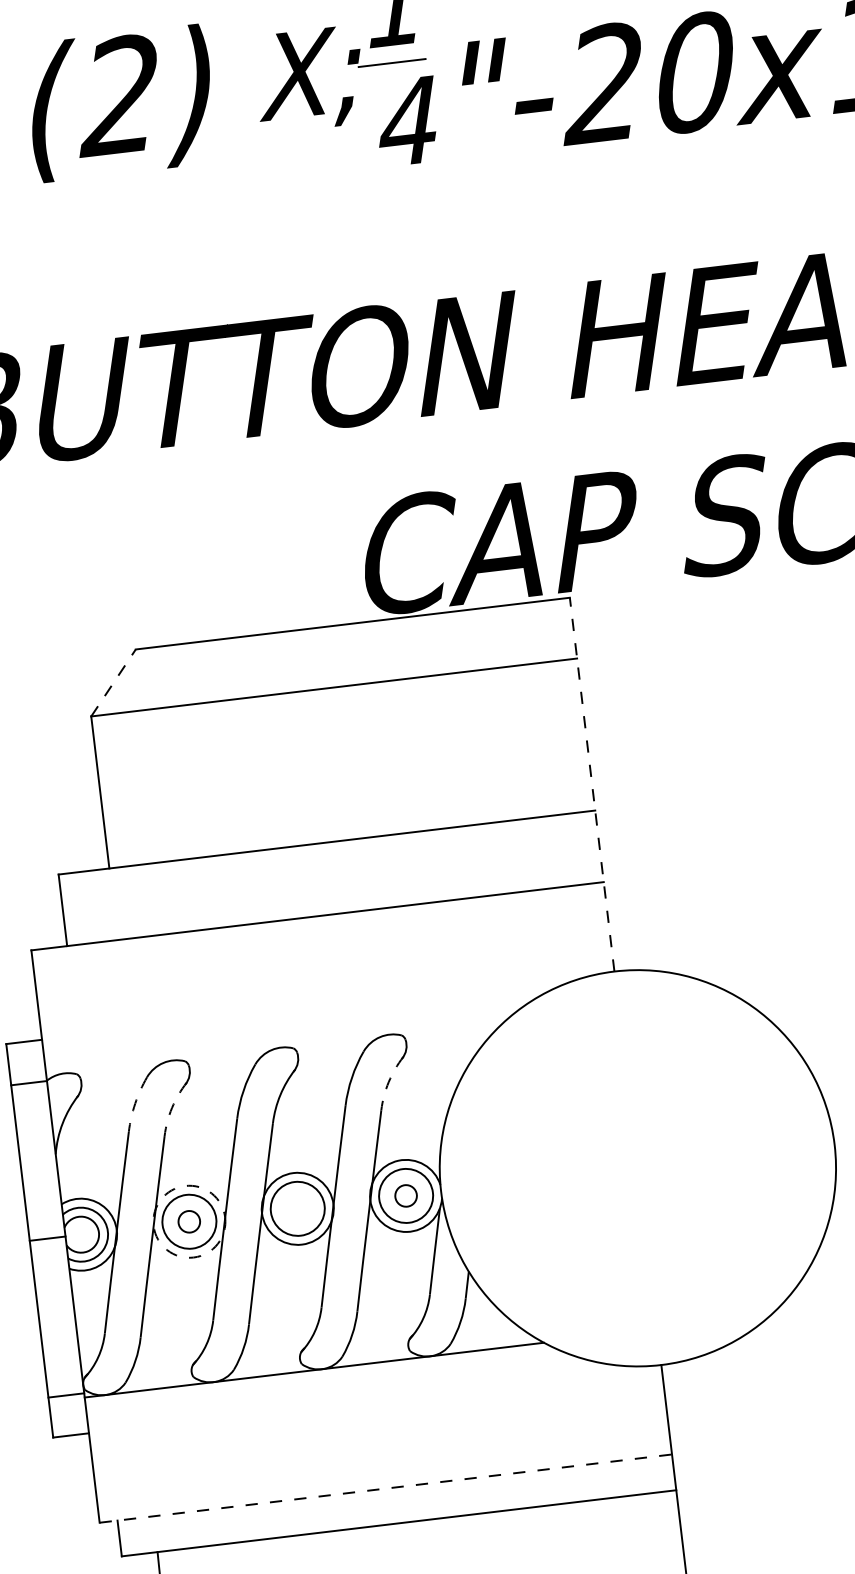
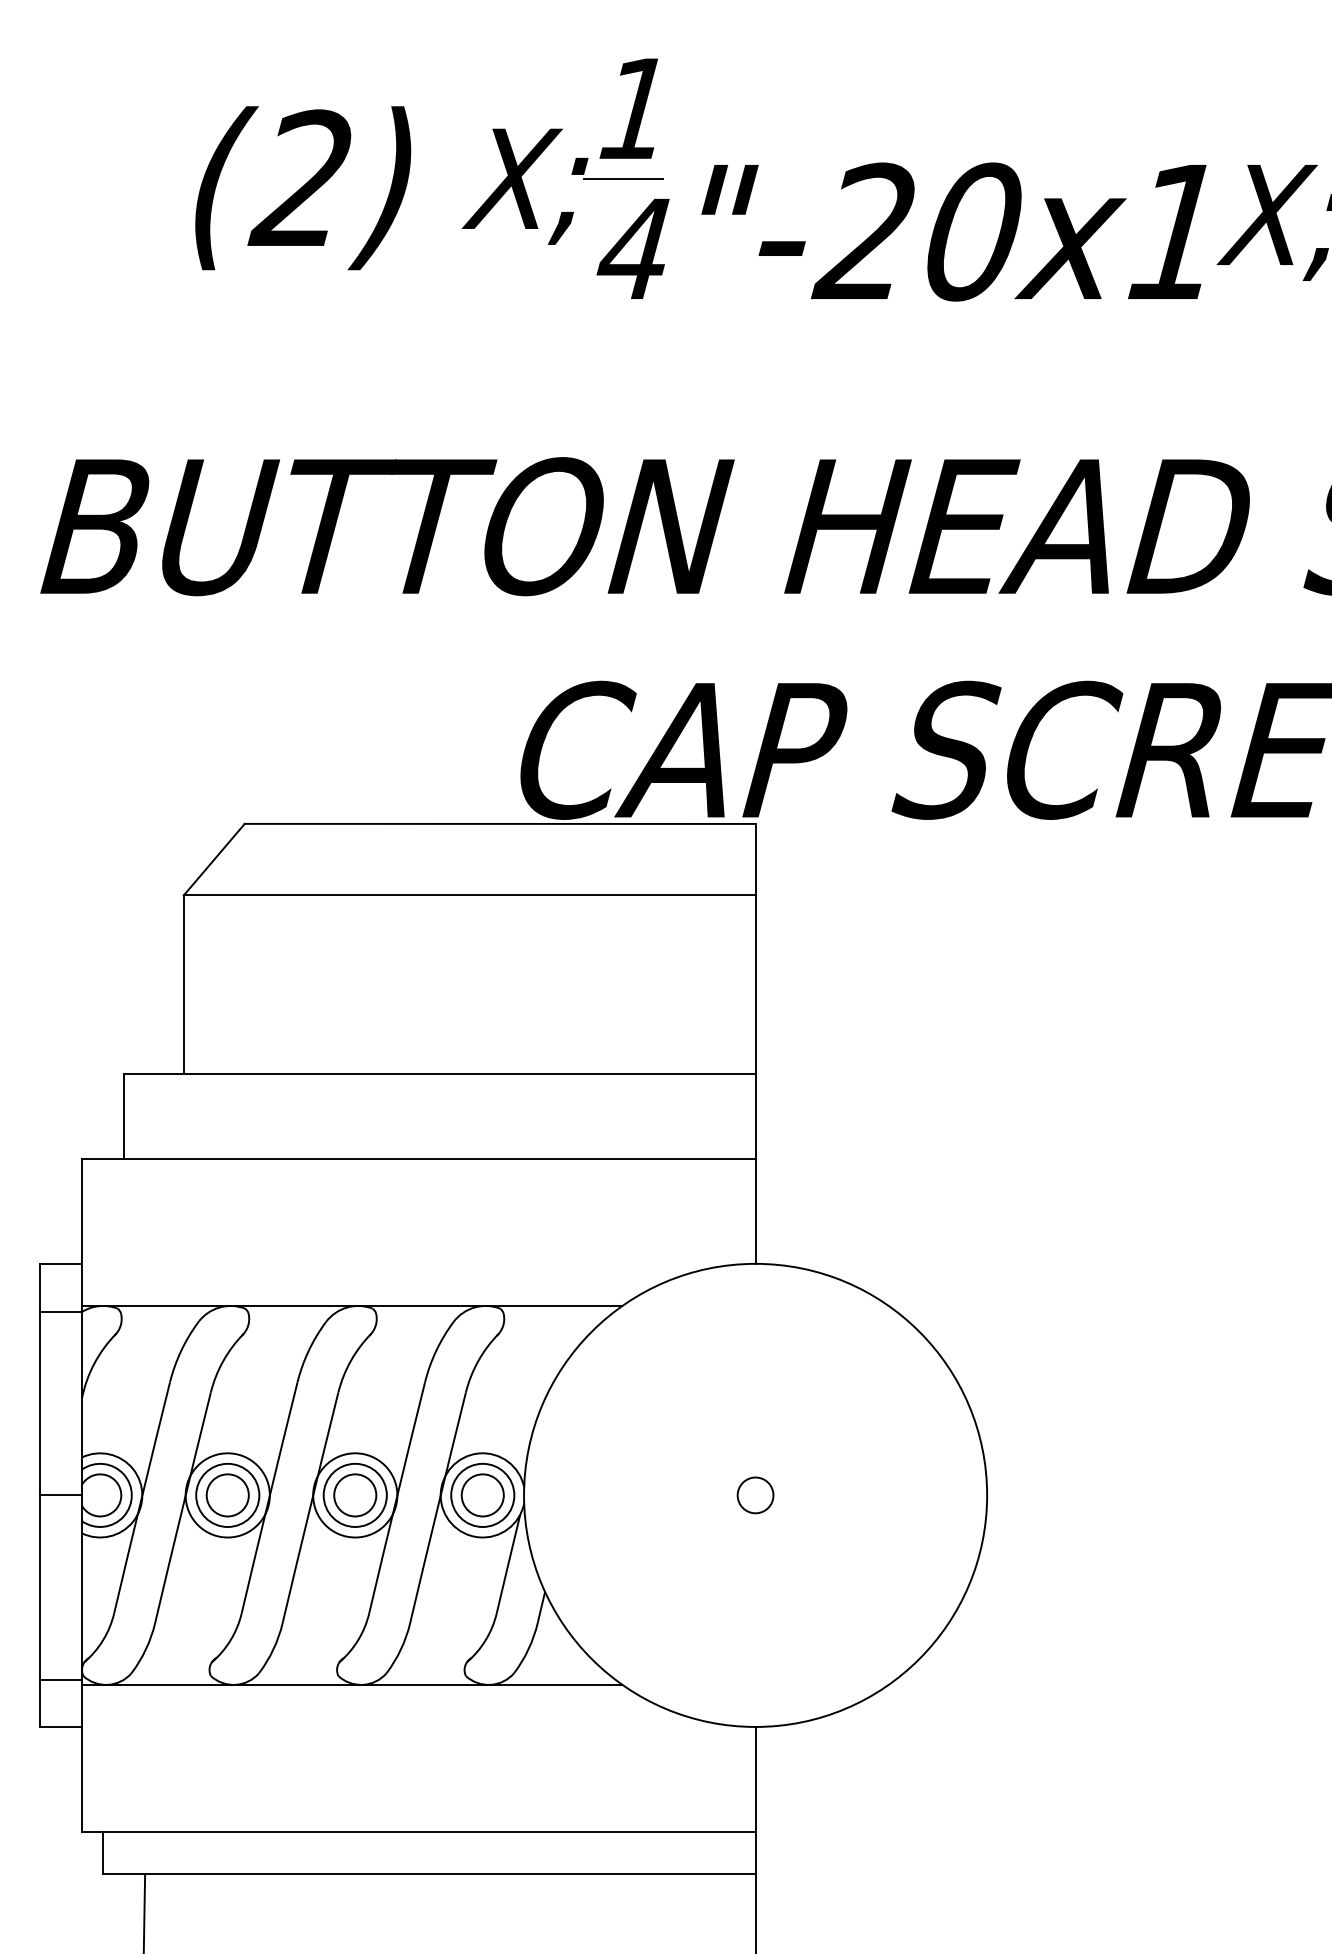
line: (113, 682) -> (214, 859), dashed -> solid
line: (592, 784) -> (755, 1043), dashed -> solid
line: (275, 1047) -> (351, 1305), added
arc: (388, 1081) -> (478, 1360), dashed -> solid
arc: (135, 1103) -> (181, 1350), dashed -> solid
arc: (172, 1107) -> (223, 1360), dashed -> solid
circle: (637, 1168) -> (755, 1495), added
circle: (405, 1196) -> (482, 1495), size x1.67
circle: (297, 1208) -> (355, 1495), added
circle: (189, 1221) -> (227, 1495), dashed -> solid
circle: (189, 1221) -> (227, 1495), size x1.67
line: (385, 1488) -> (418, 1832), dashed -> solid

